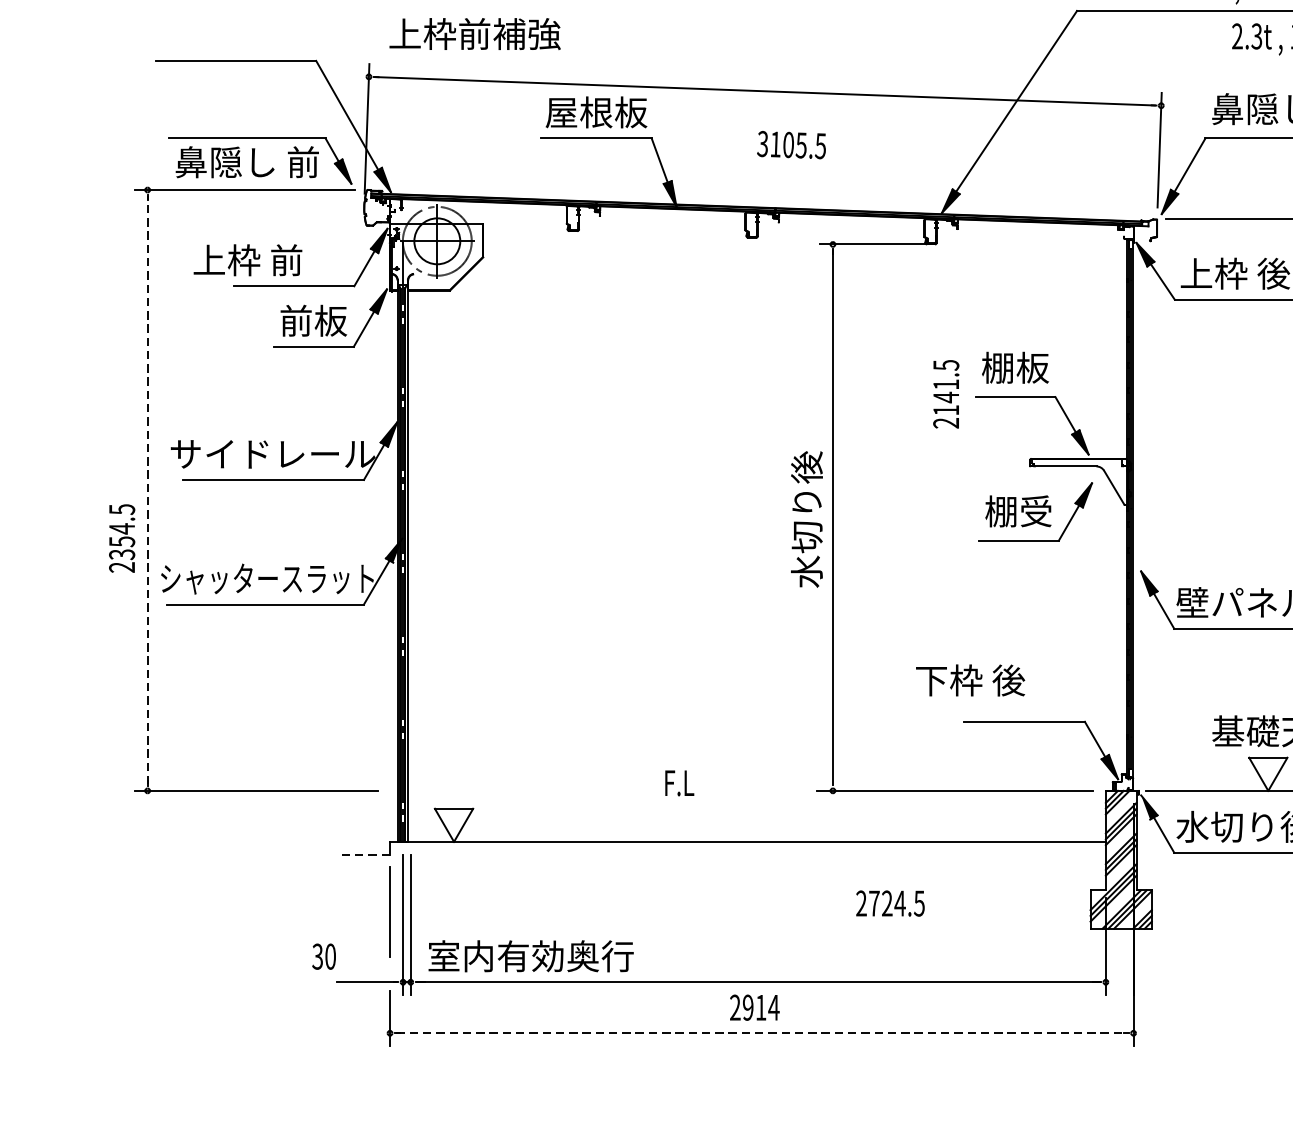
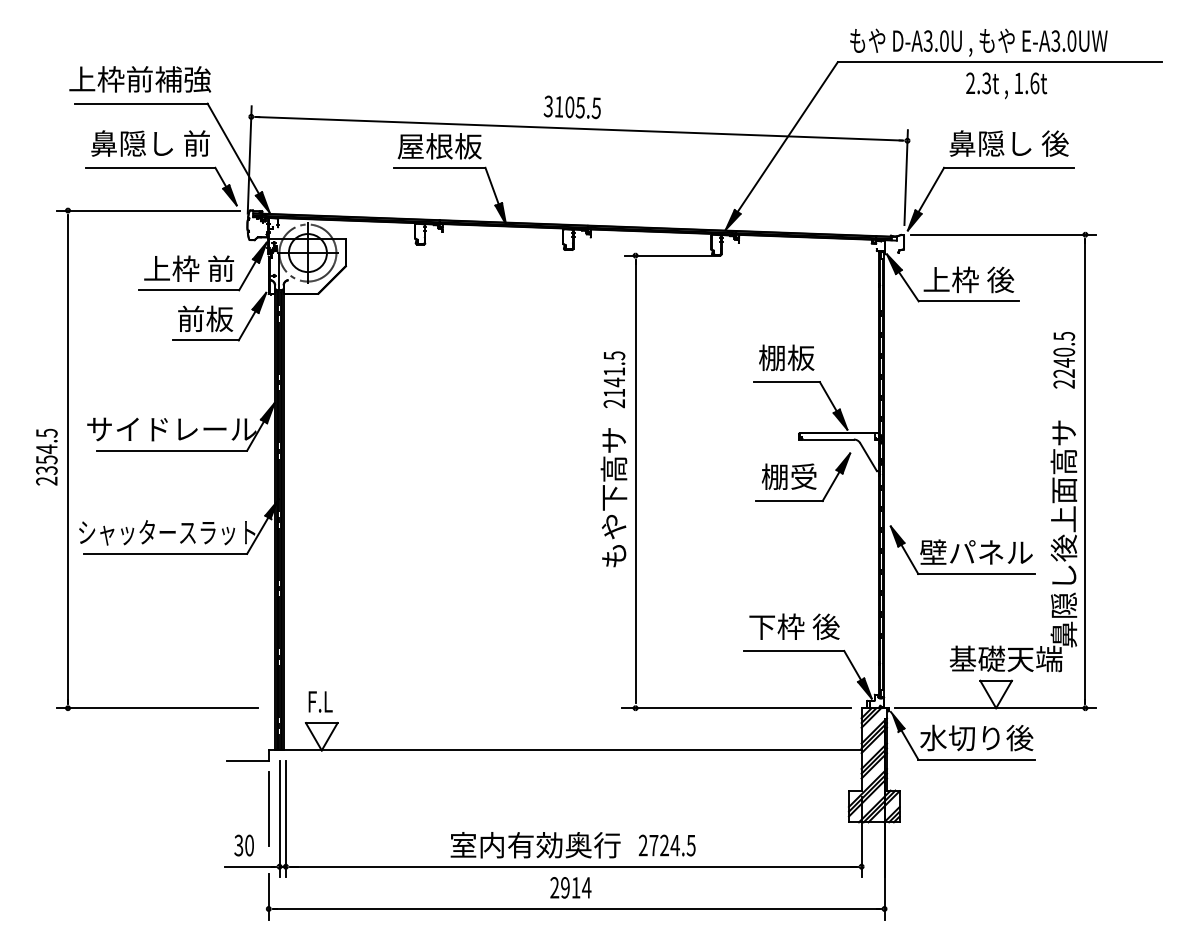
text: (475, 34) -> (140, 79), moved
text: (790, 145) -> (571, 107), moved
text: (247, 162) -> (150, 143), moved
text: (247, 259) -> (188, 268), moved
text: (946, 393) -> (614, 379), moved
line: (148, 489) -> (68, 458), dashed -> solid
text: (806, 535) -> (613, 496), 水切り後 -> もや下高サ
text: (121, 537) -> (46, 456), moved
text: (970, 680) -> (794, 626), moved
text: (679, 782) -> (320, 701), moved
line: (364, 855) -> (247, 761), dashed -> solid
text: (889, 903) -> (666, 845), moved
text: (323, 956) -> (243, 845), moved
text: (530, 956) -> (535, 845), moved
line: (761, 1032) -> (576, 908), dashed -> solid

